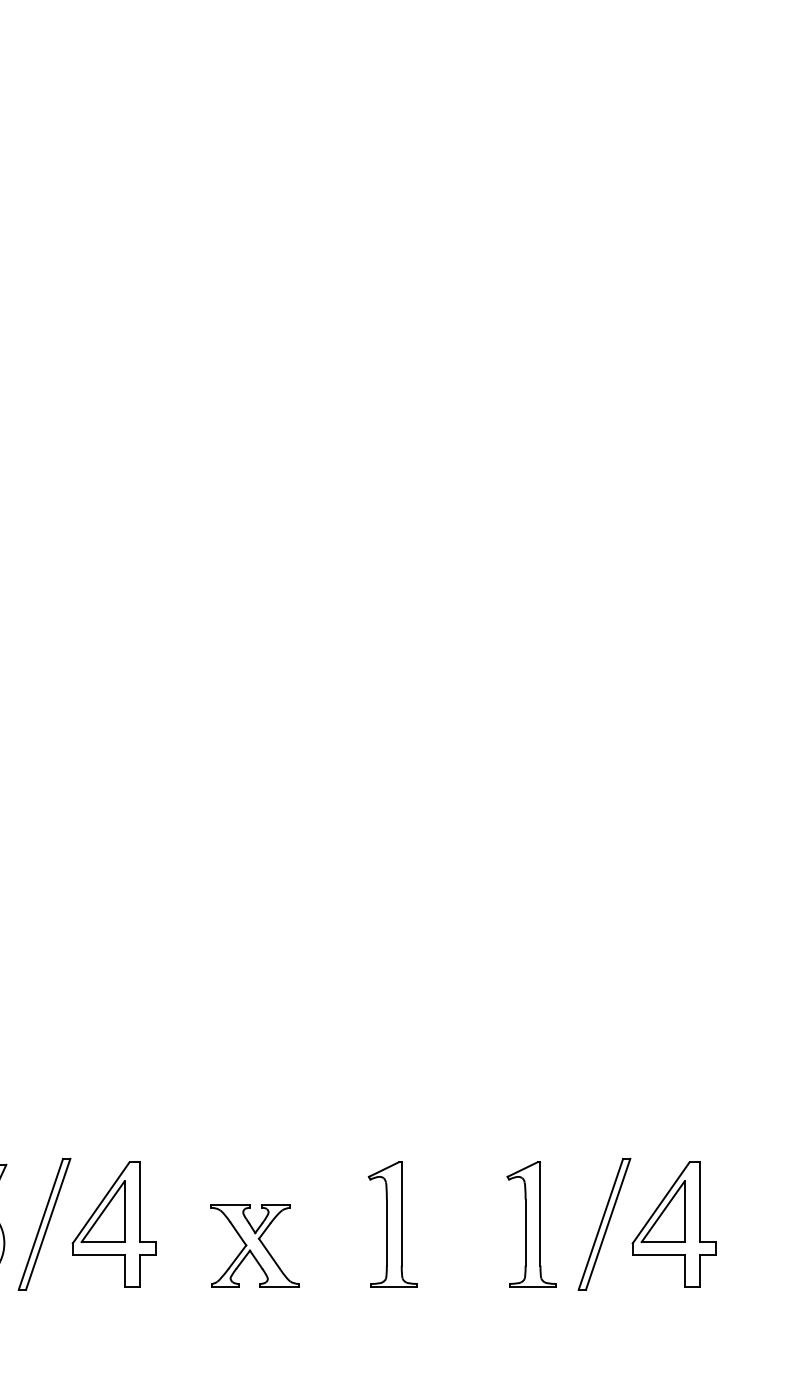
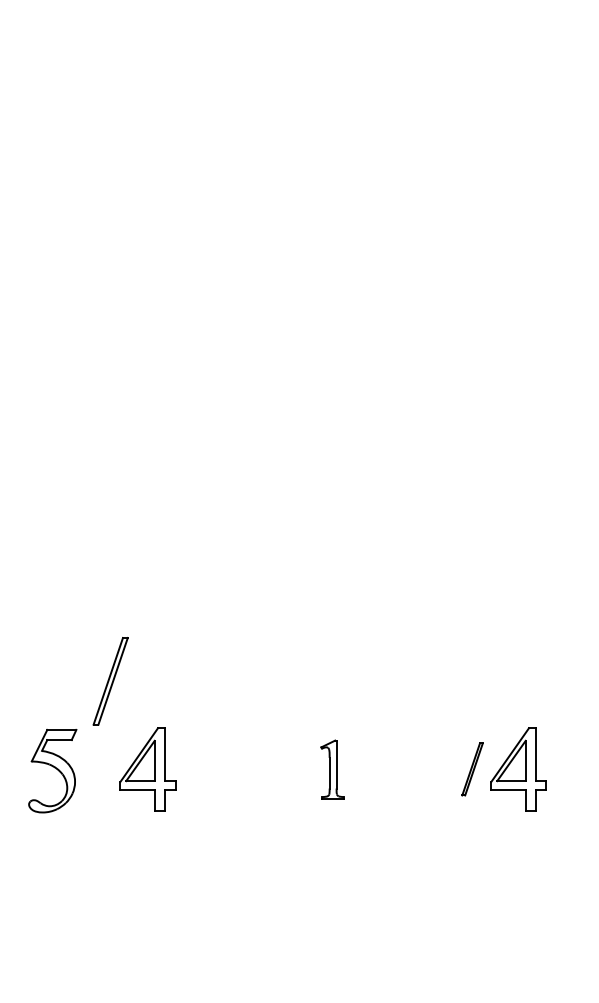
part: (44, 1224) -> (110, 681), moved
part: (392, 1224) -> (332, 769), size x0.7
part: (530, 1224) -> (423, 769), removed
part: (604, 1224) -> (472, 769), size x0.6
part: (254, 1245) -> (240, 783), removed

